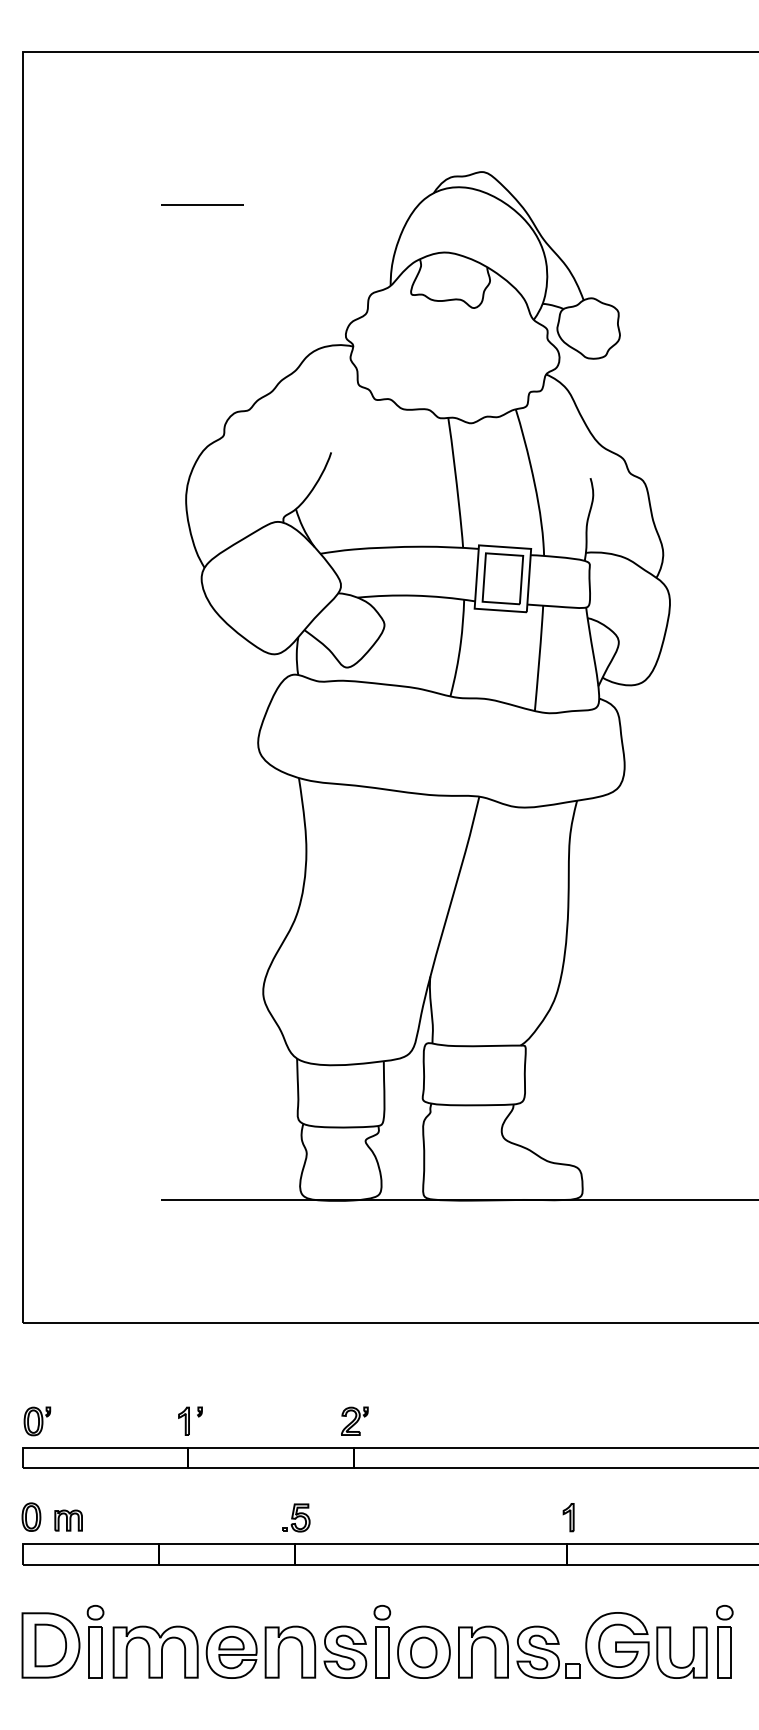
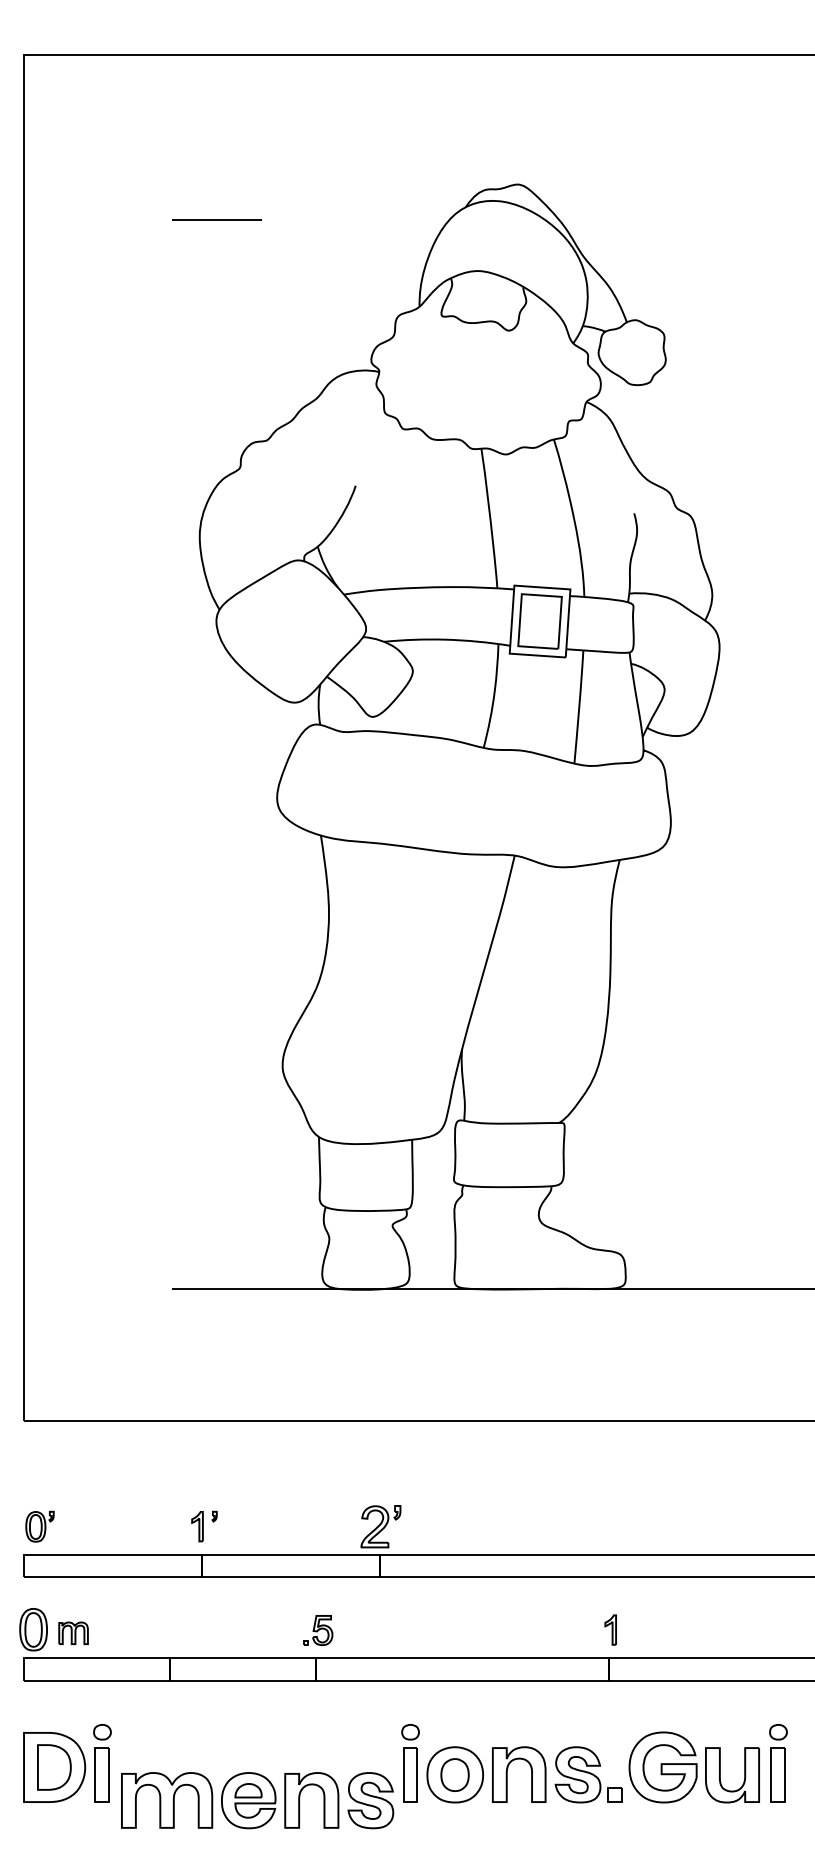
part: (354, 1420) -> (380, 1525), size x1.4
part: (31, 1516) -> (33, 1628), size x1.4
part: (239, 1651) -> (257, 1799), moved

